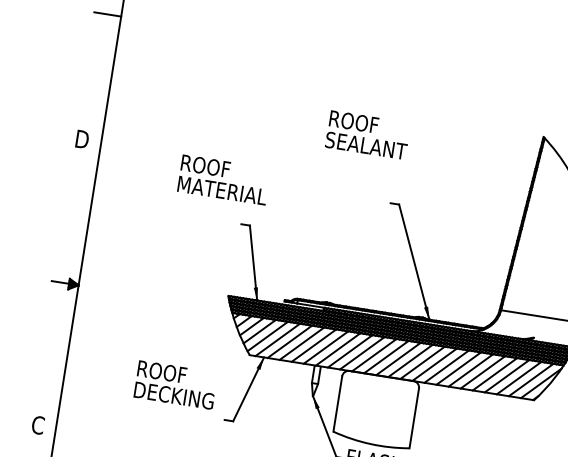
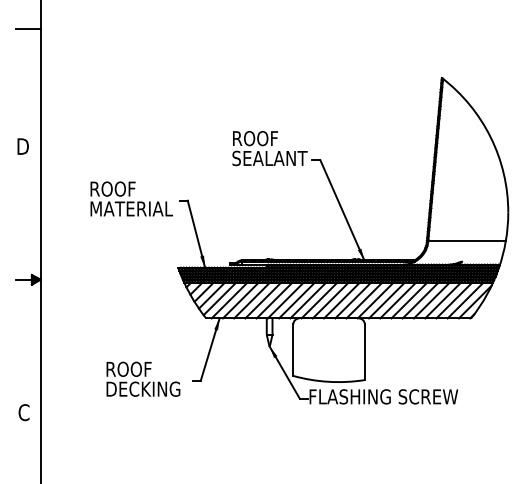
text: (367, 135) -> (269, 148), moved
text: (223, 179) -> (131, 198), moved
text: (176, 384) -> (143, 378), moved

